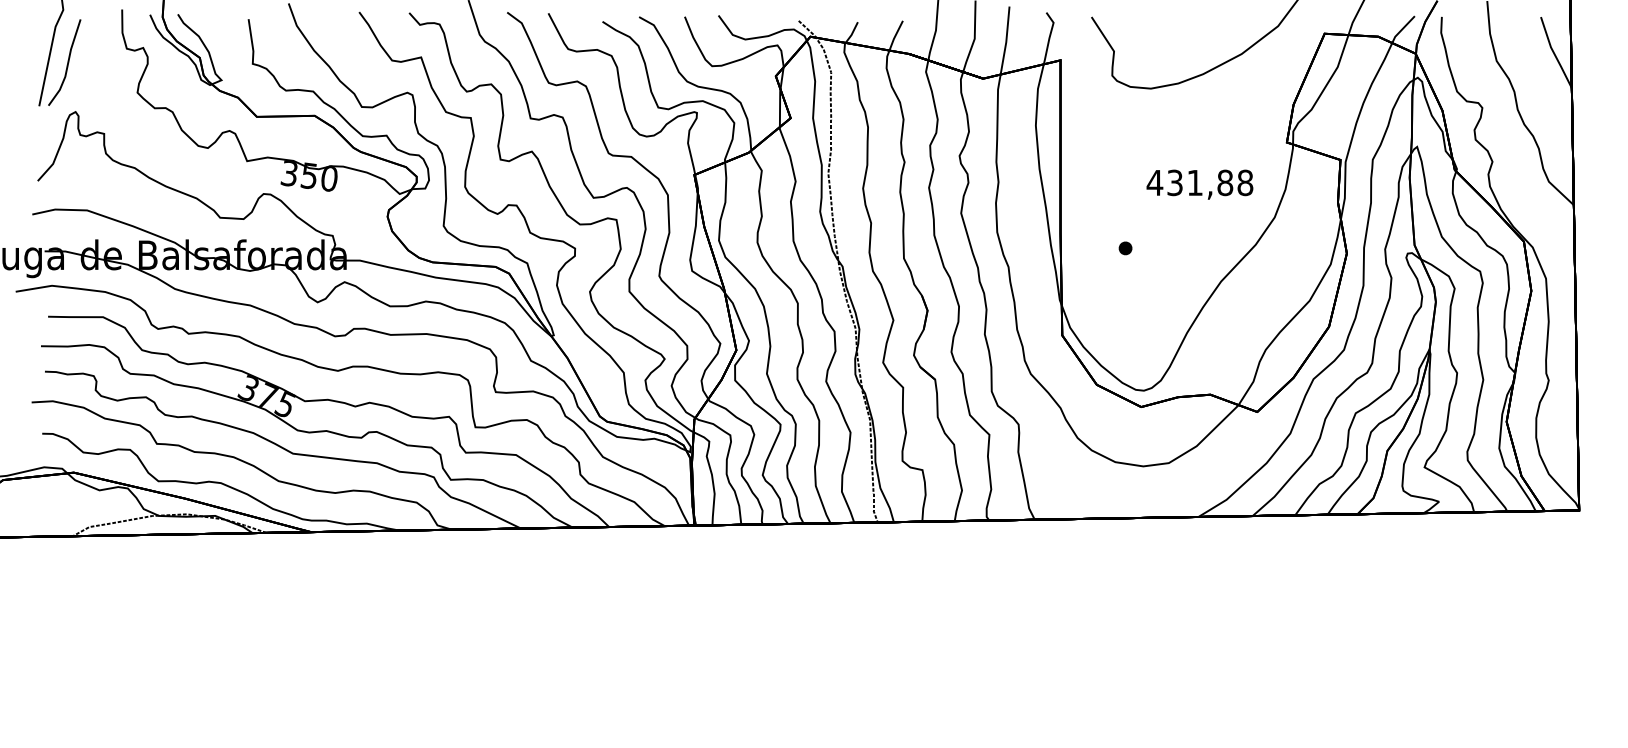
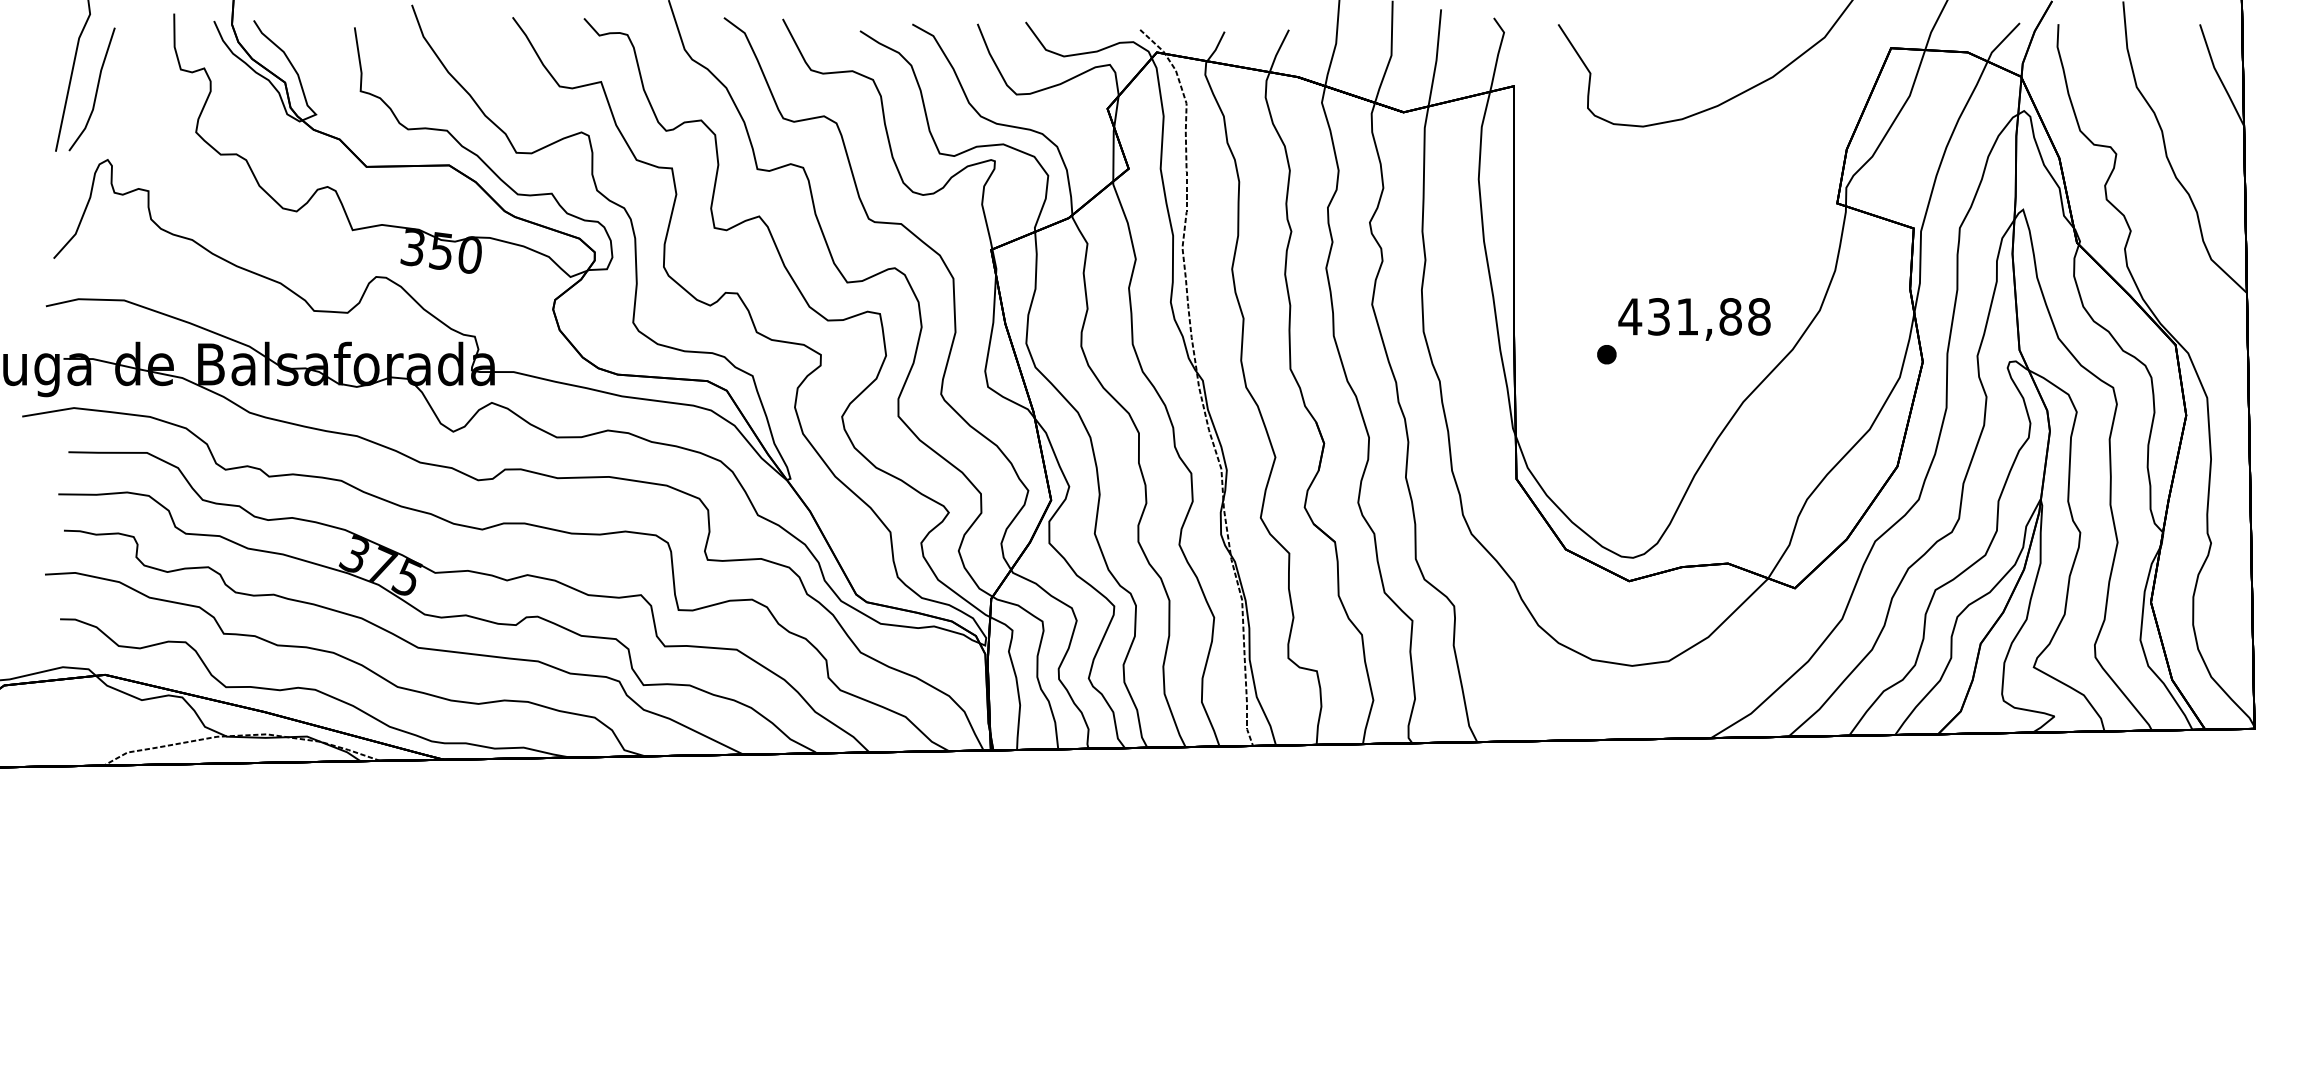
text: (1199, 184) -> (1693, 319), moved

